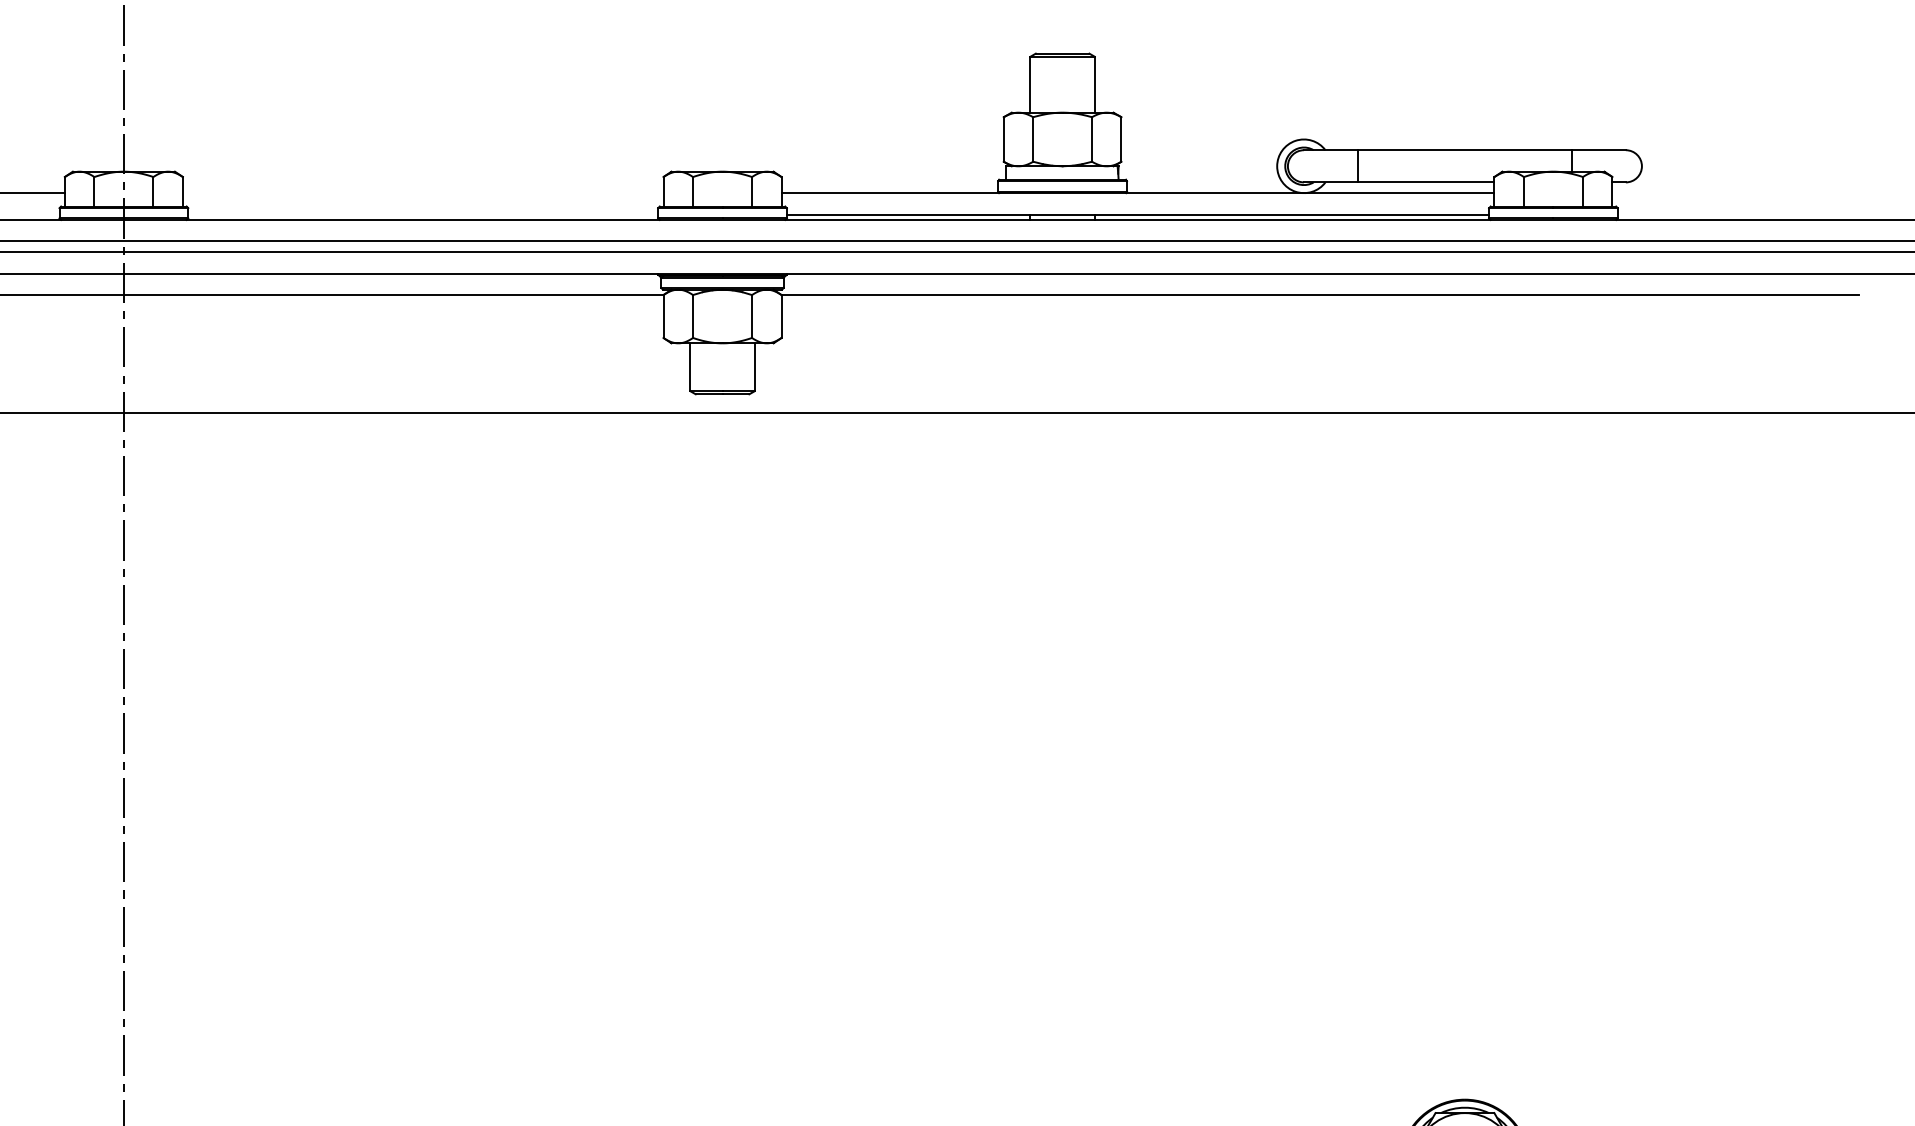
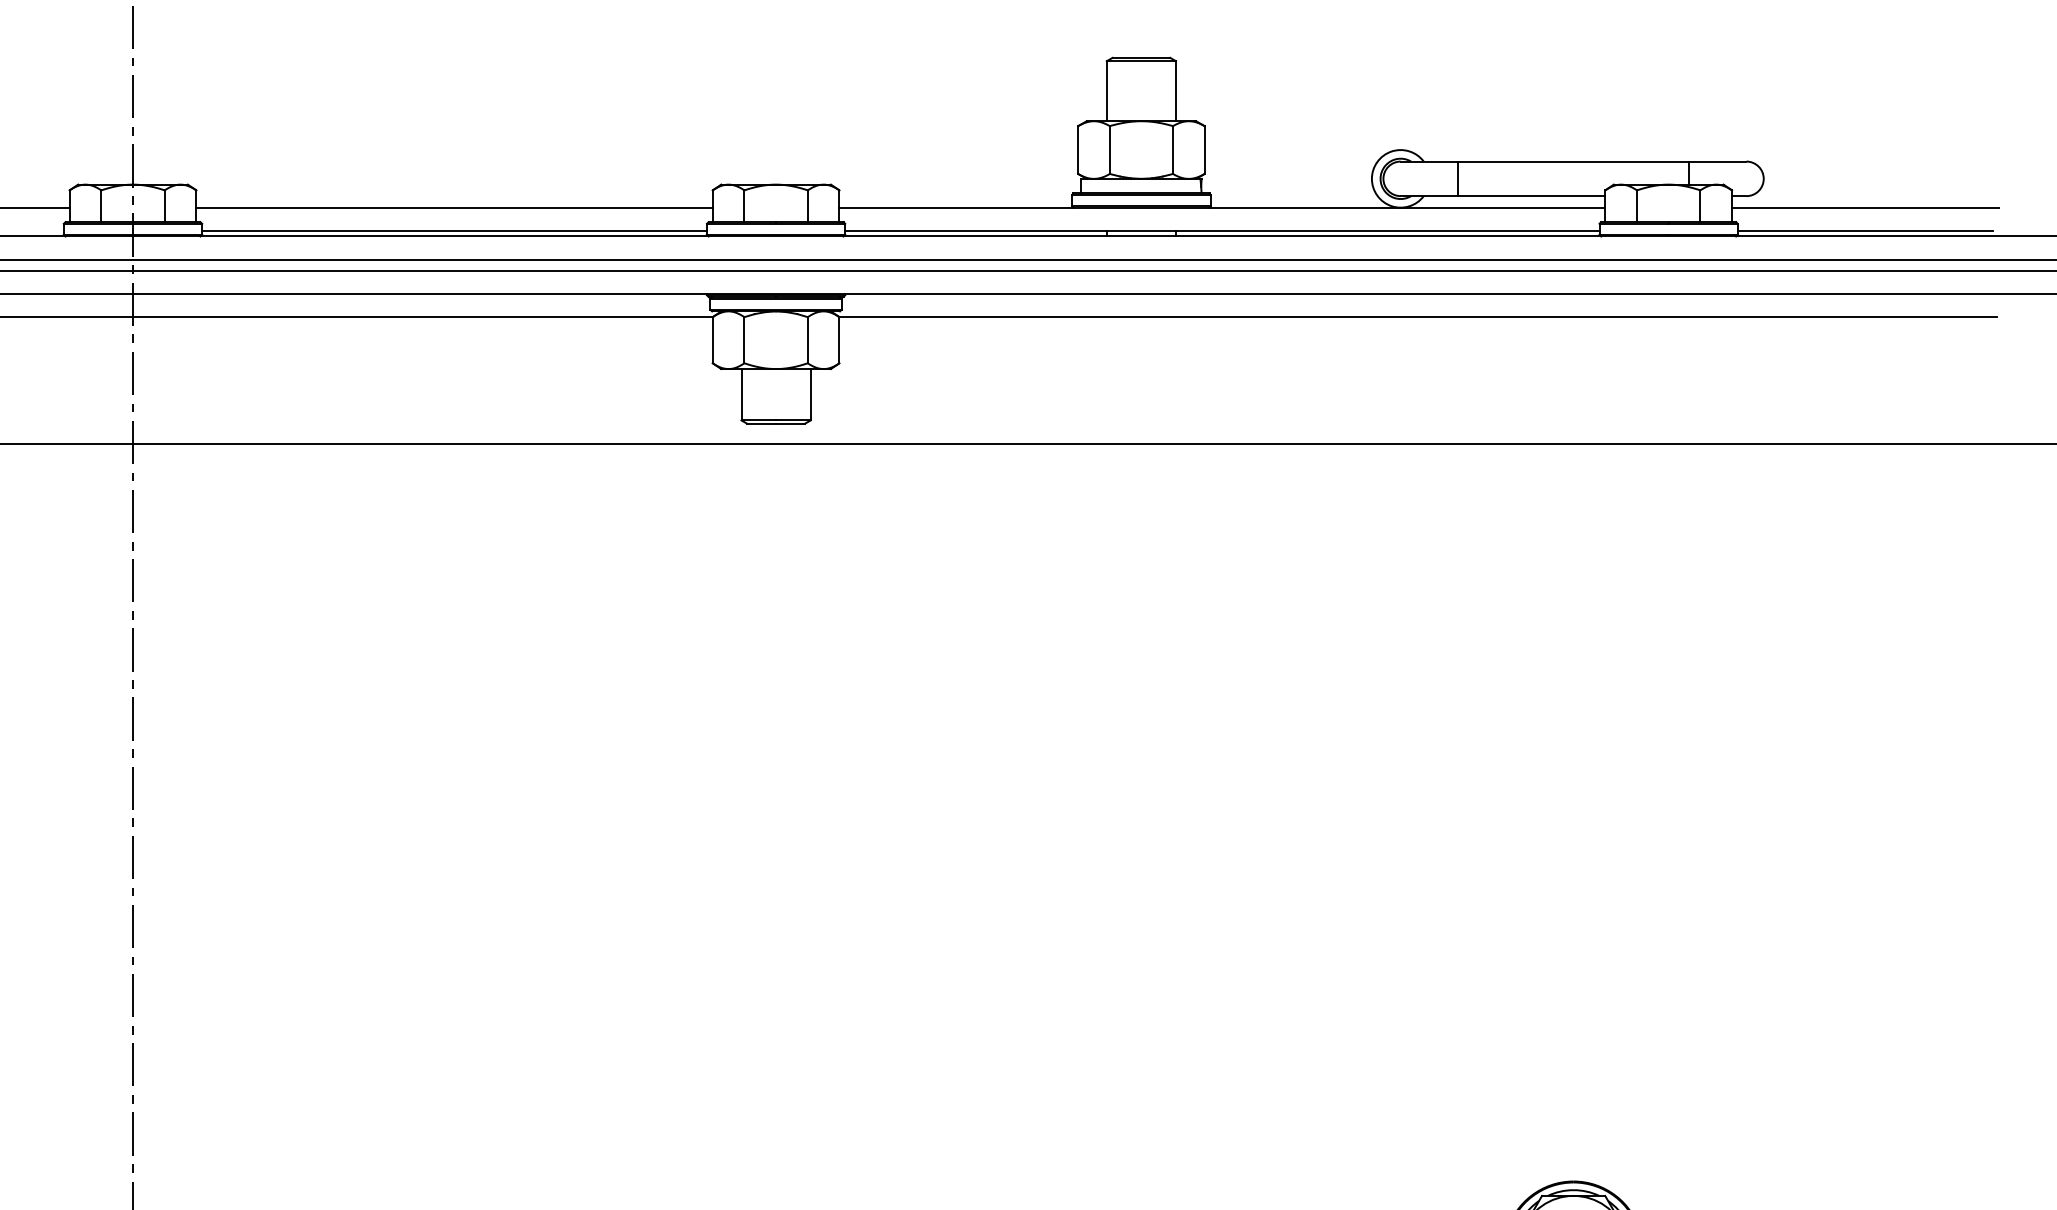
line: (423, 192) -> (454, 207), added
line: (1736, 192) -> (1865, 207), added
line: (423, 214) -> (454, 230), added
line: (1736, 214) -> (1865, 230), added

